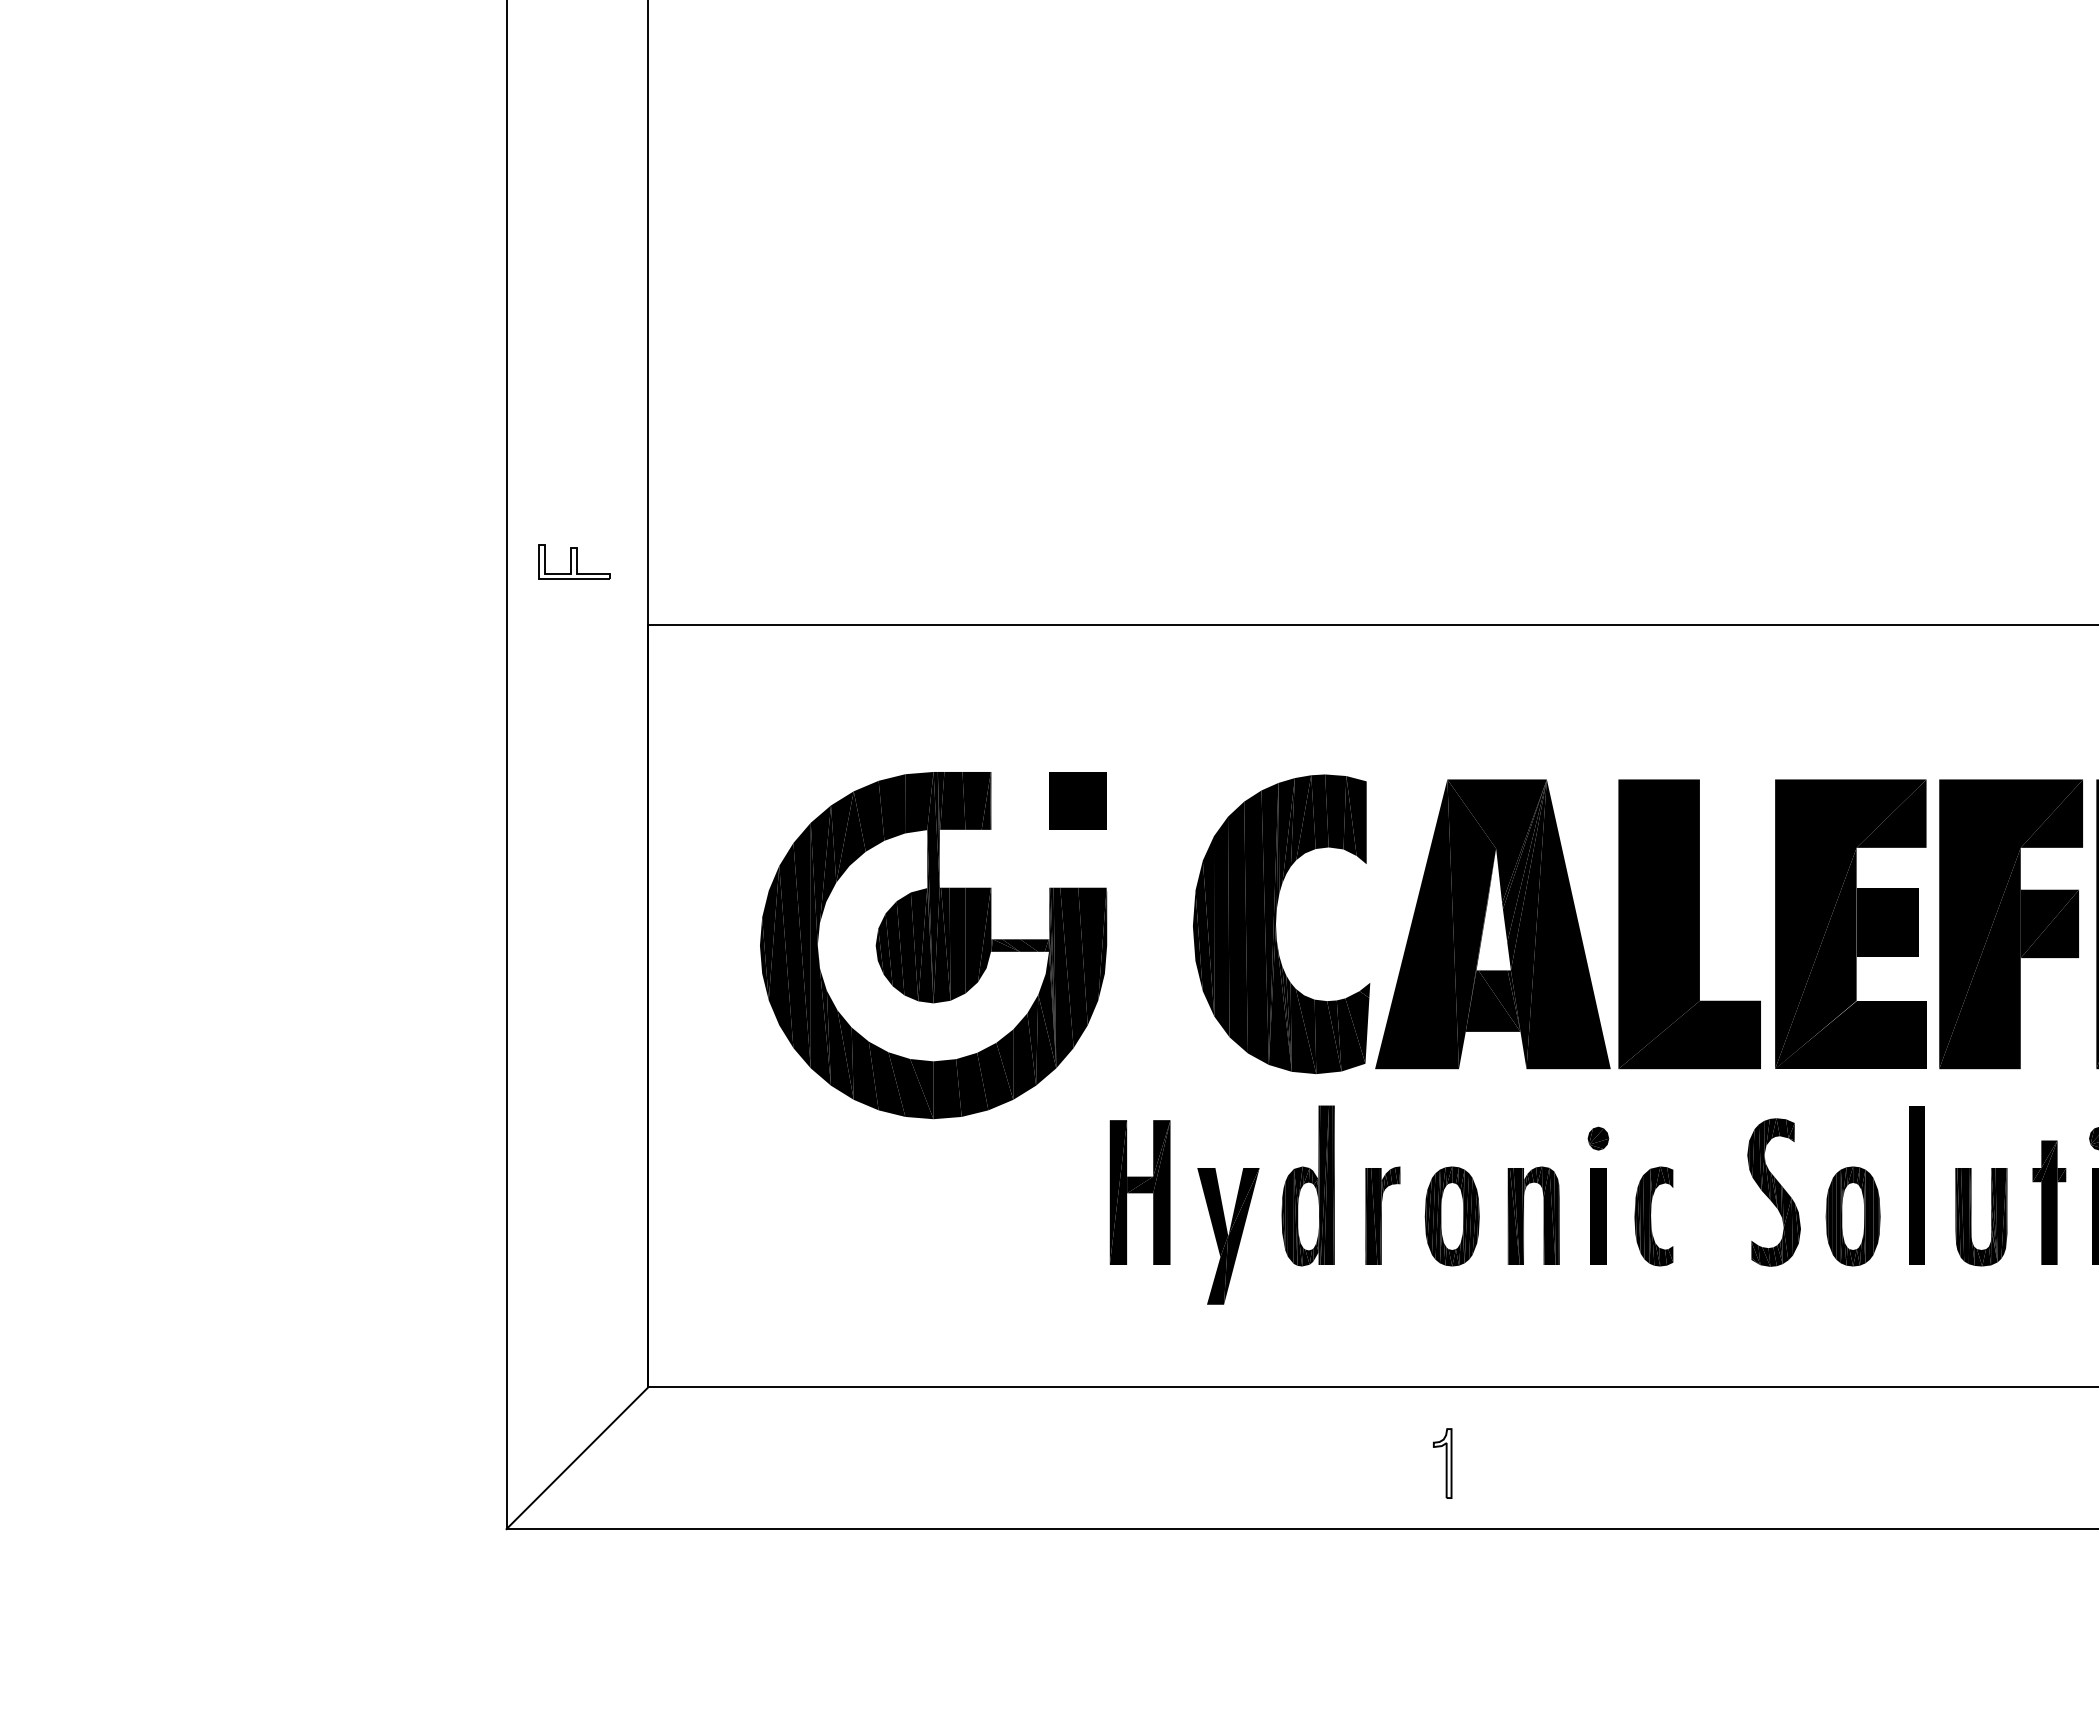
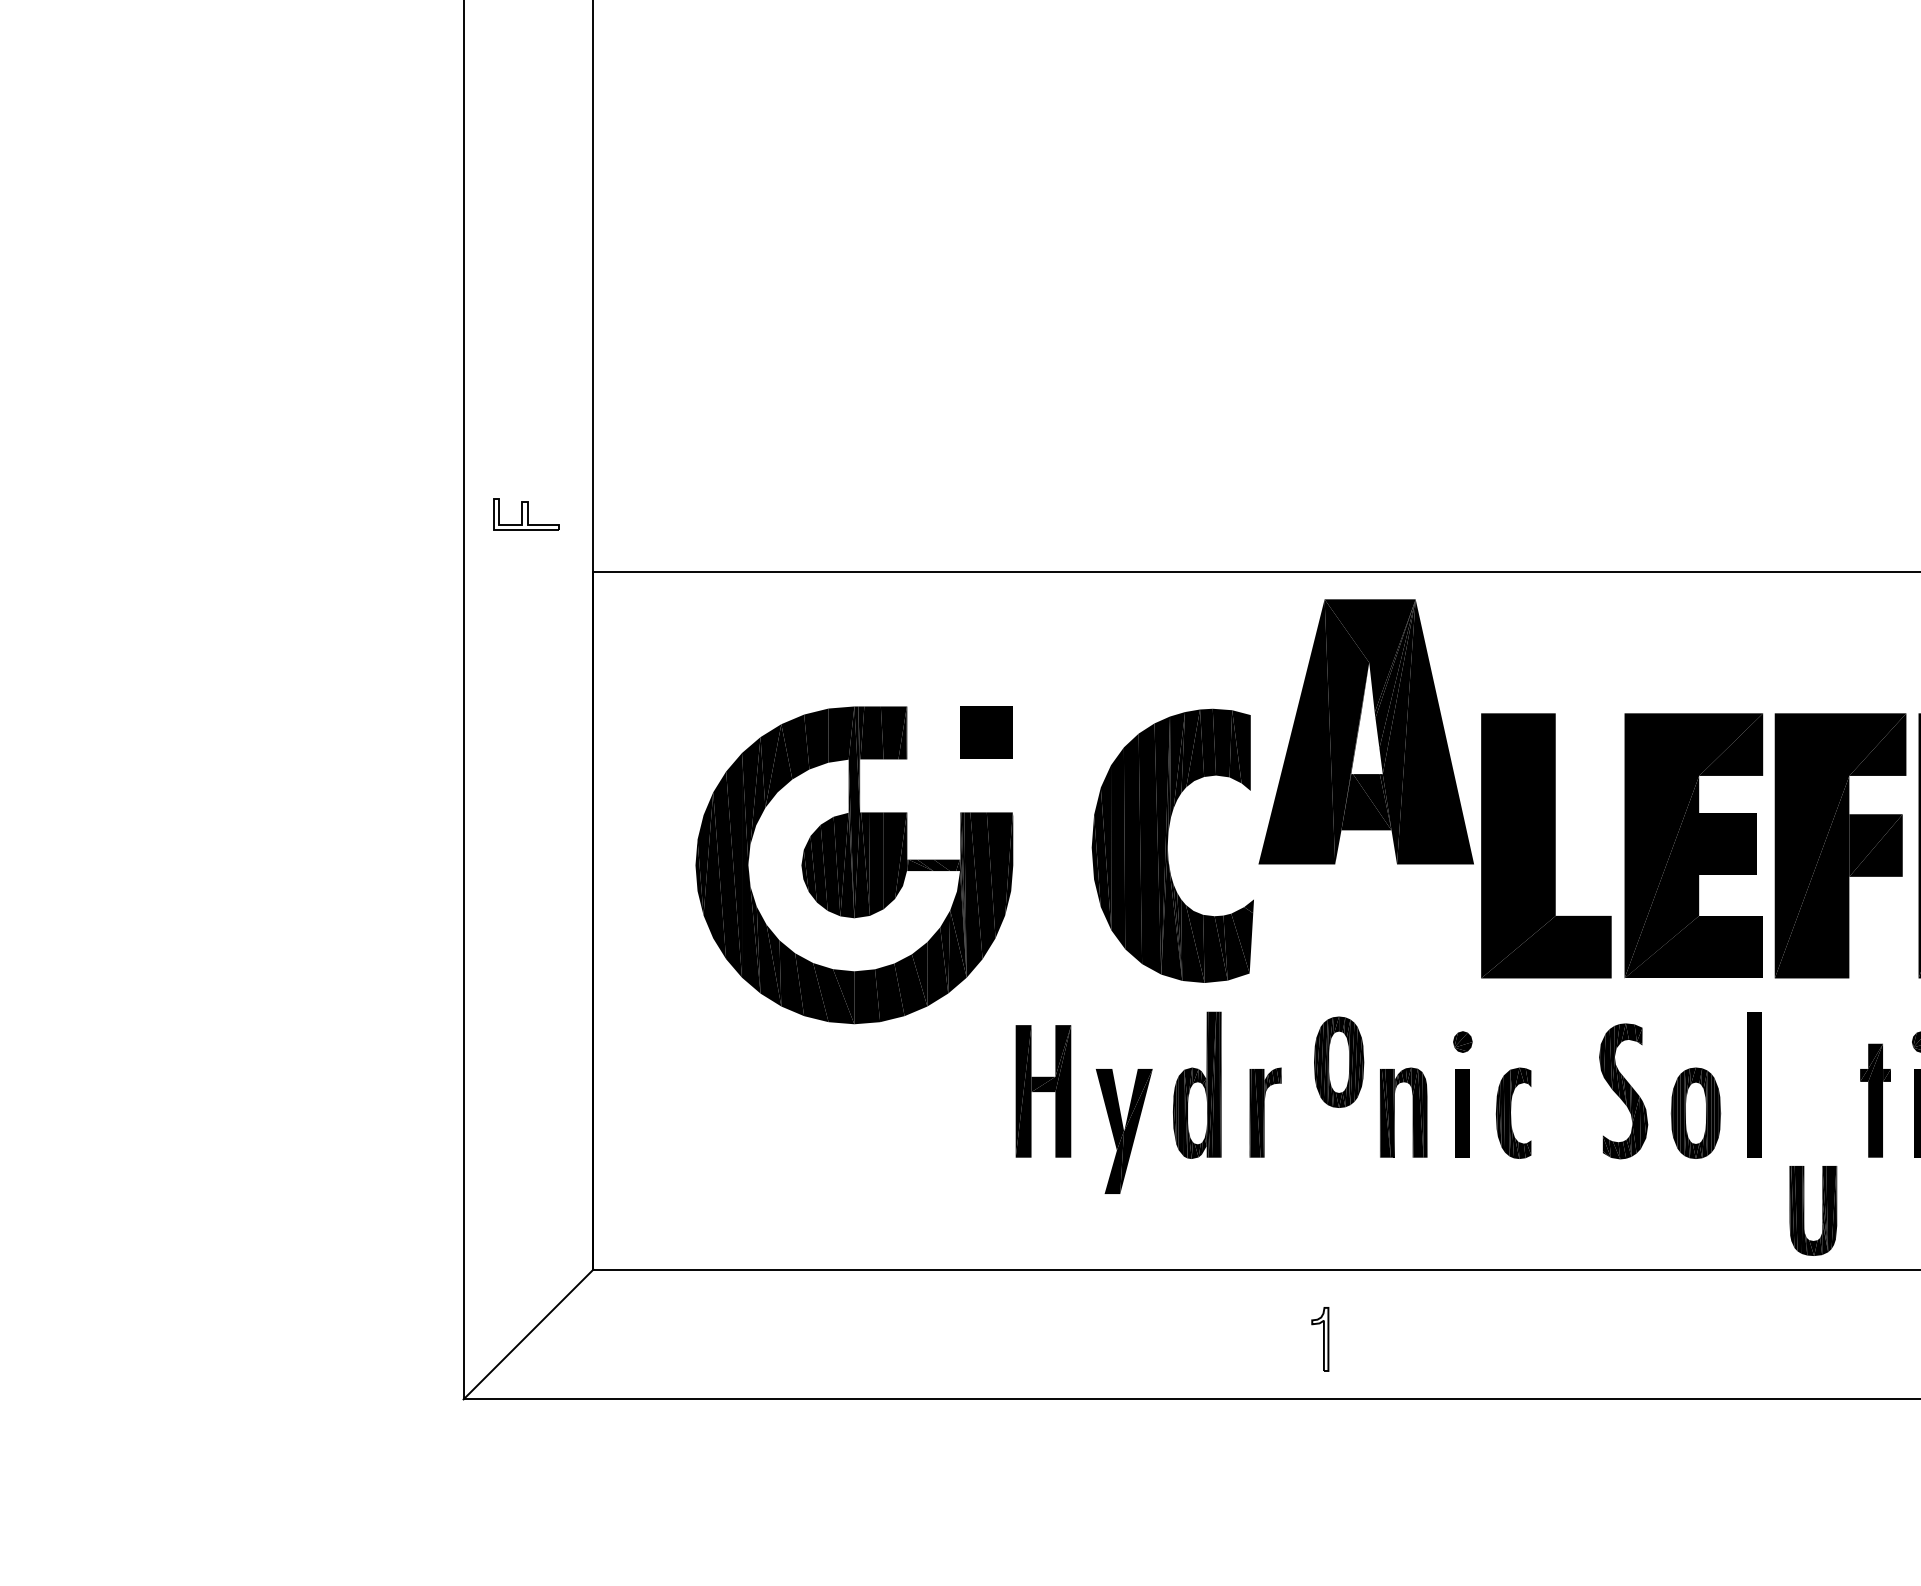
part: (1492, 923) -> (1365, 731), moved
part: (1452, 1215) -> (1339, 1061), moved
part: (1971, 1216) -> (1804, 1210), moved

